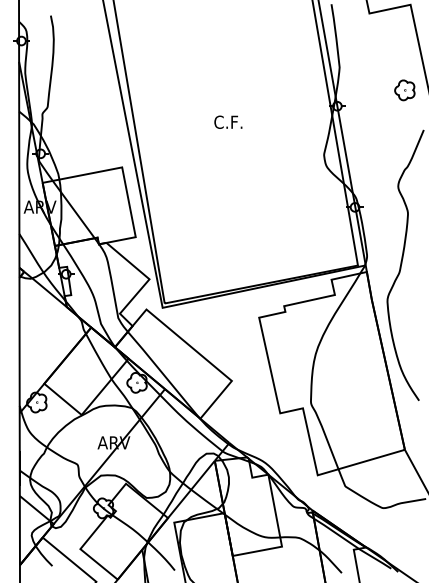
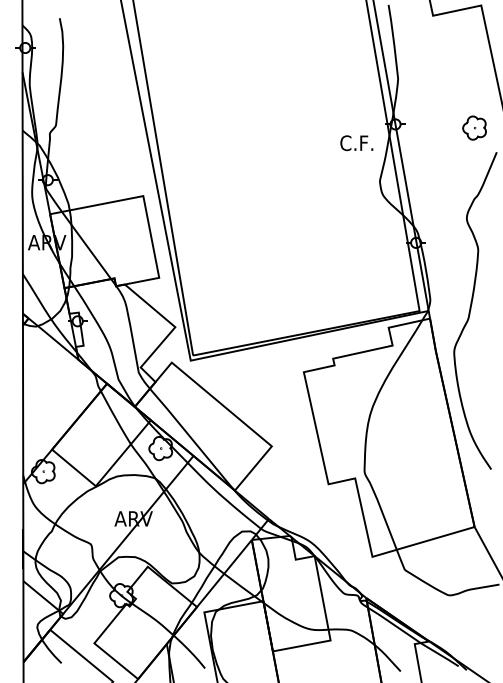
part: (404, 90) -> (474, 128), moved
text: (228, 121) -> (356, 142), moved

